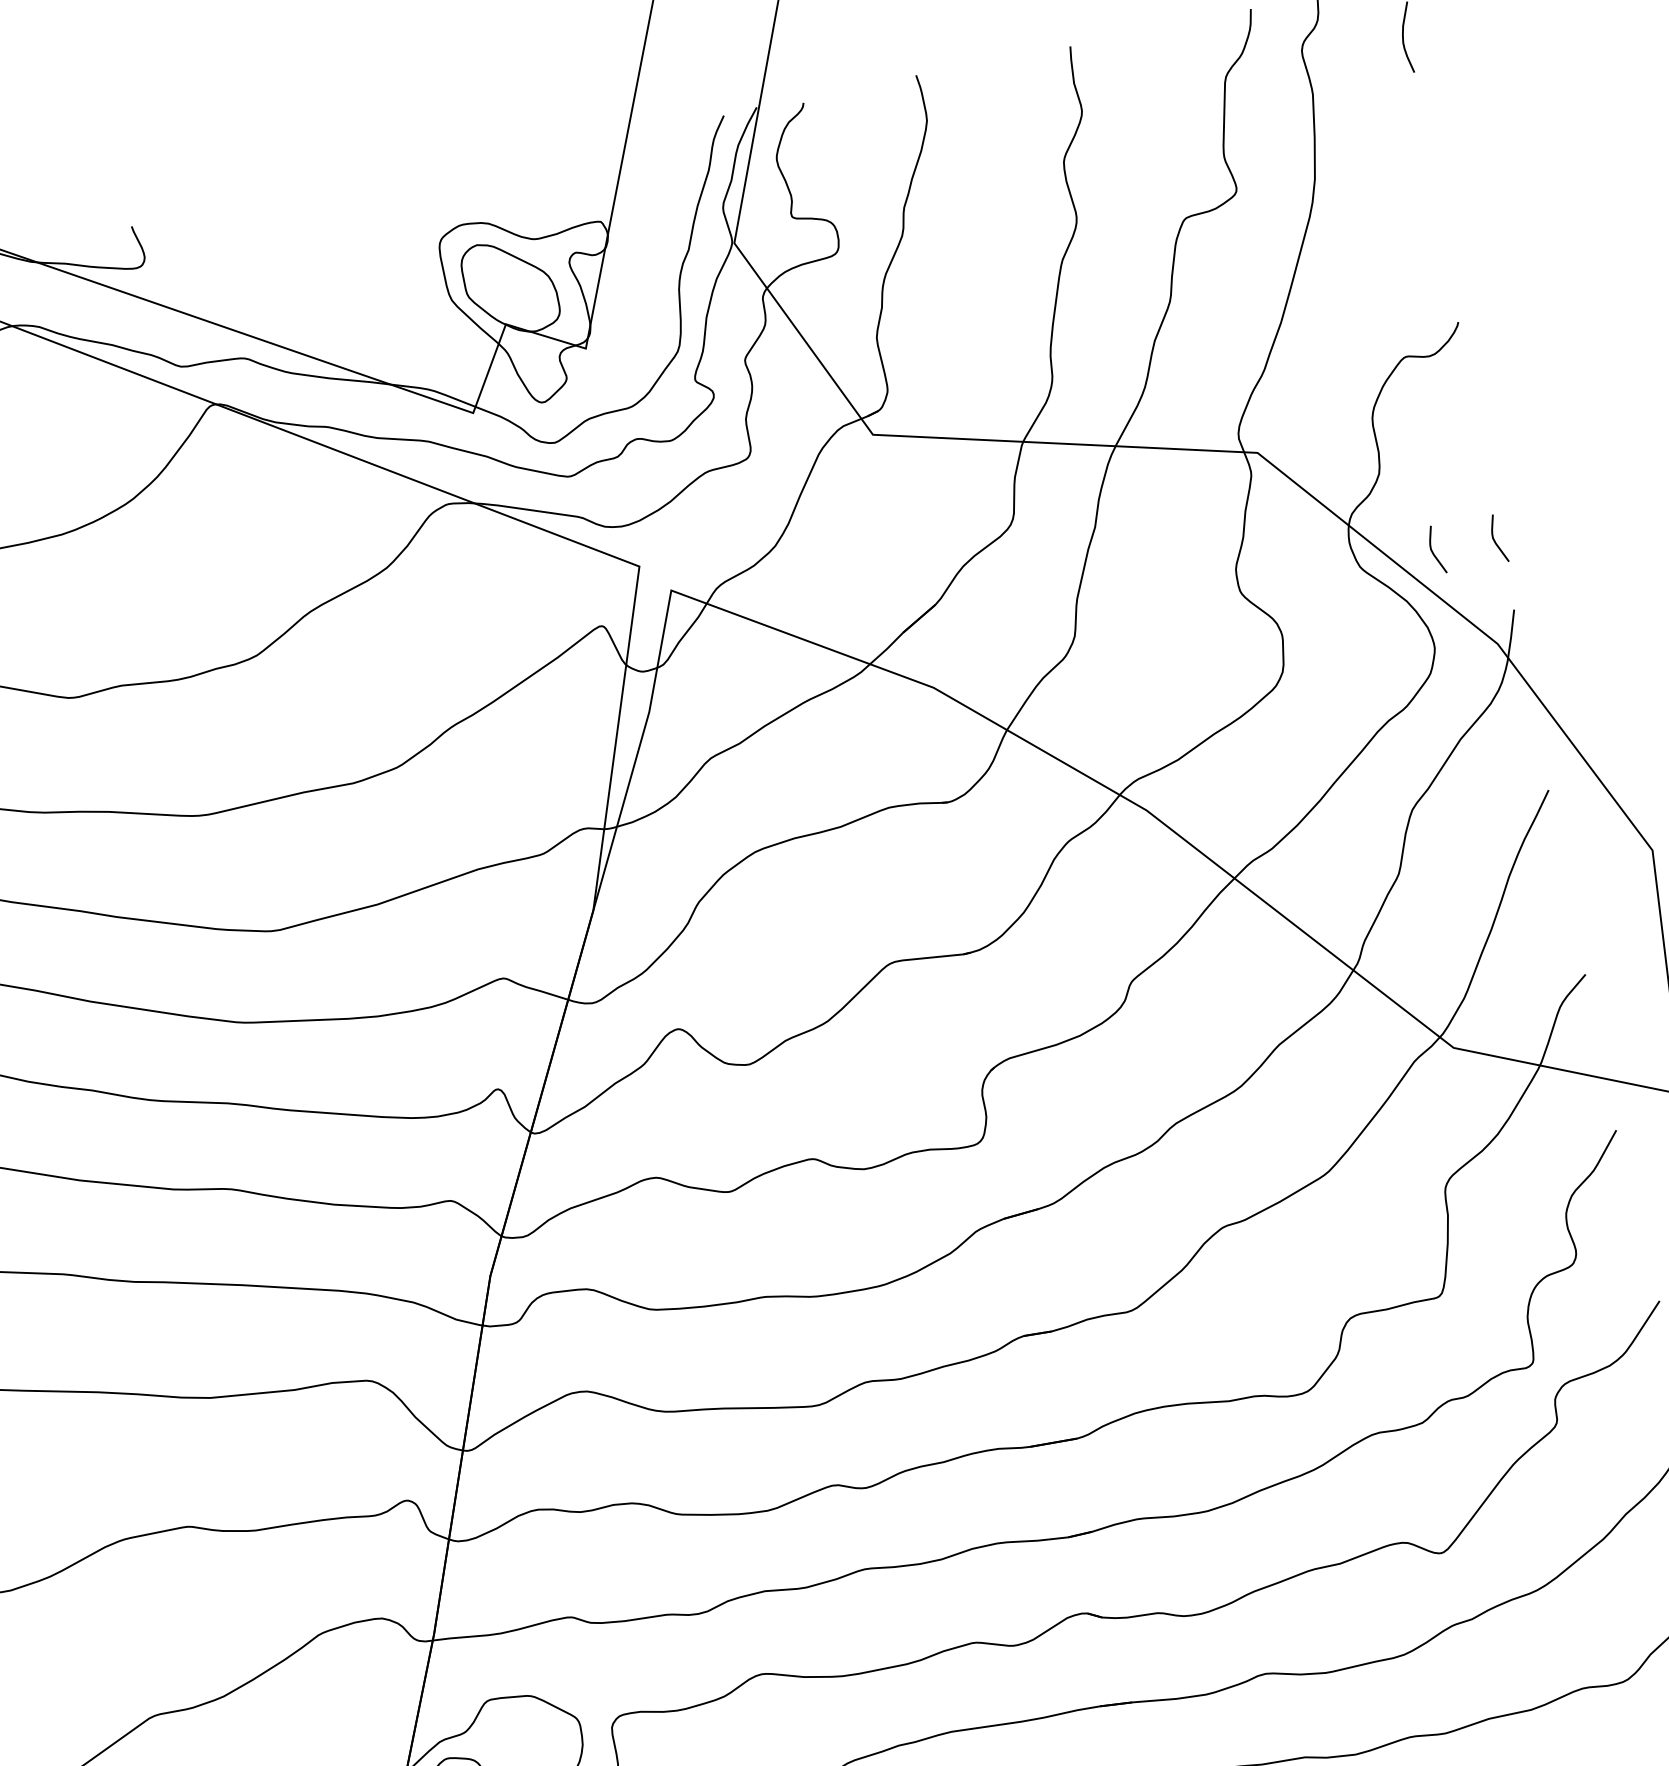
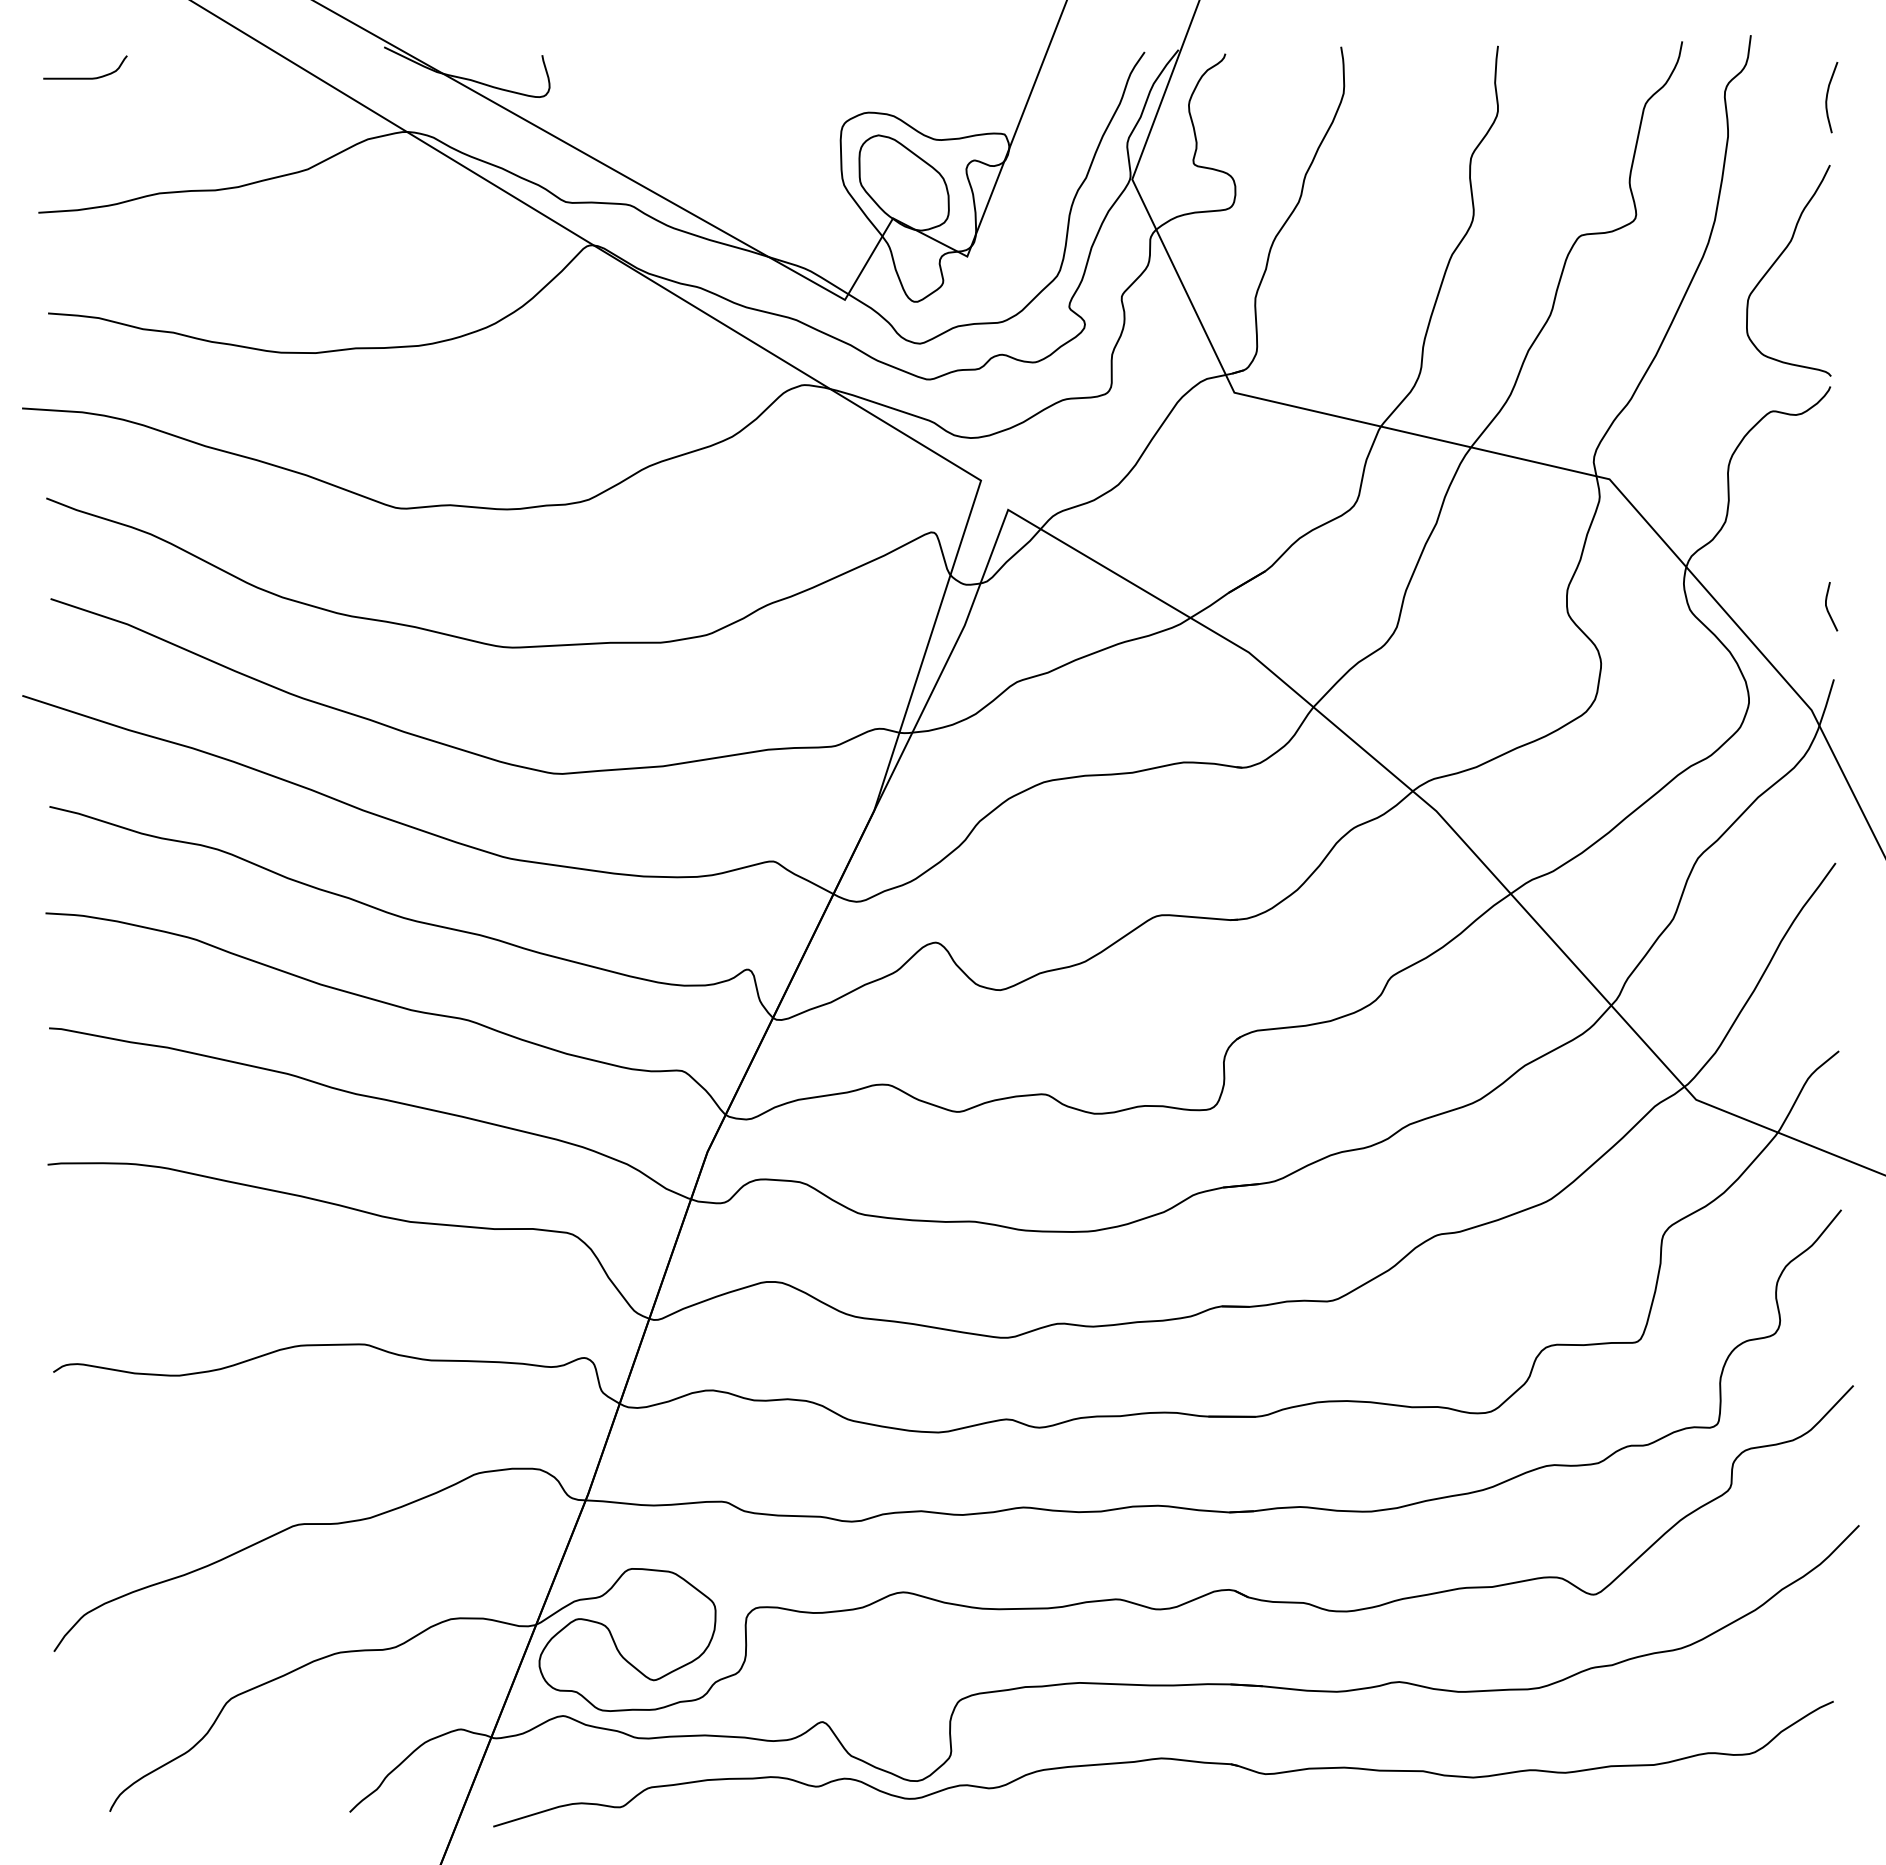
curve: (1382, 210) -> (1775, 263), added
curve: (1432, 550) -> (1764, 606), removed

